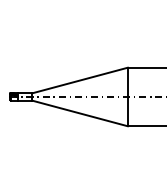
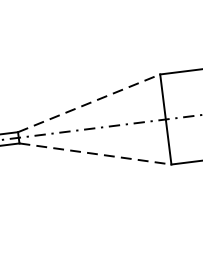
line: (80, 80) -> (89, 103), solid -> dashed
line: (80, 113) -> (96, 153), solid -> dashed

